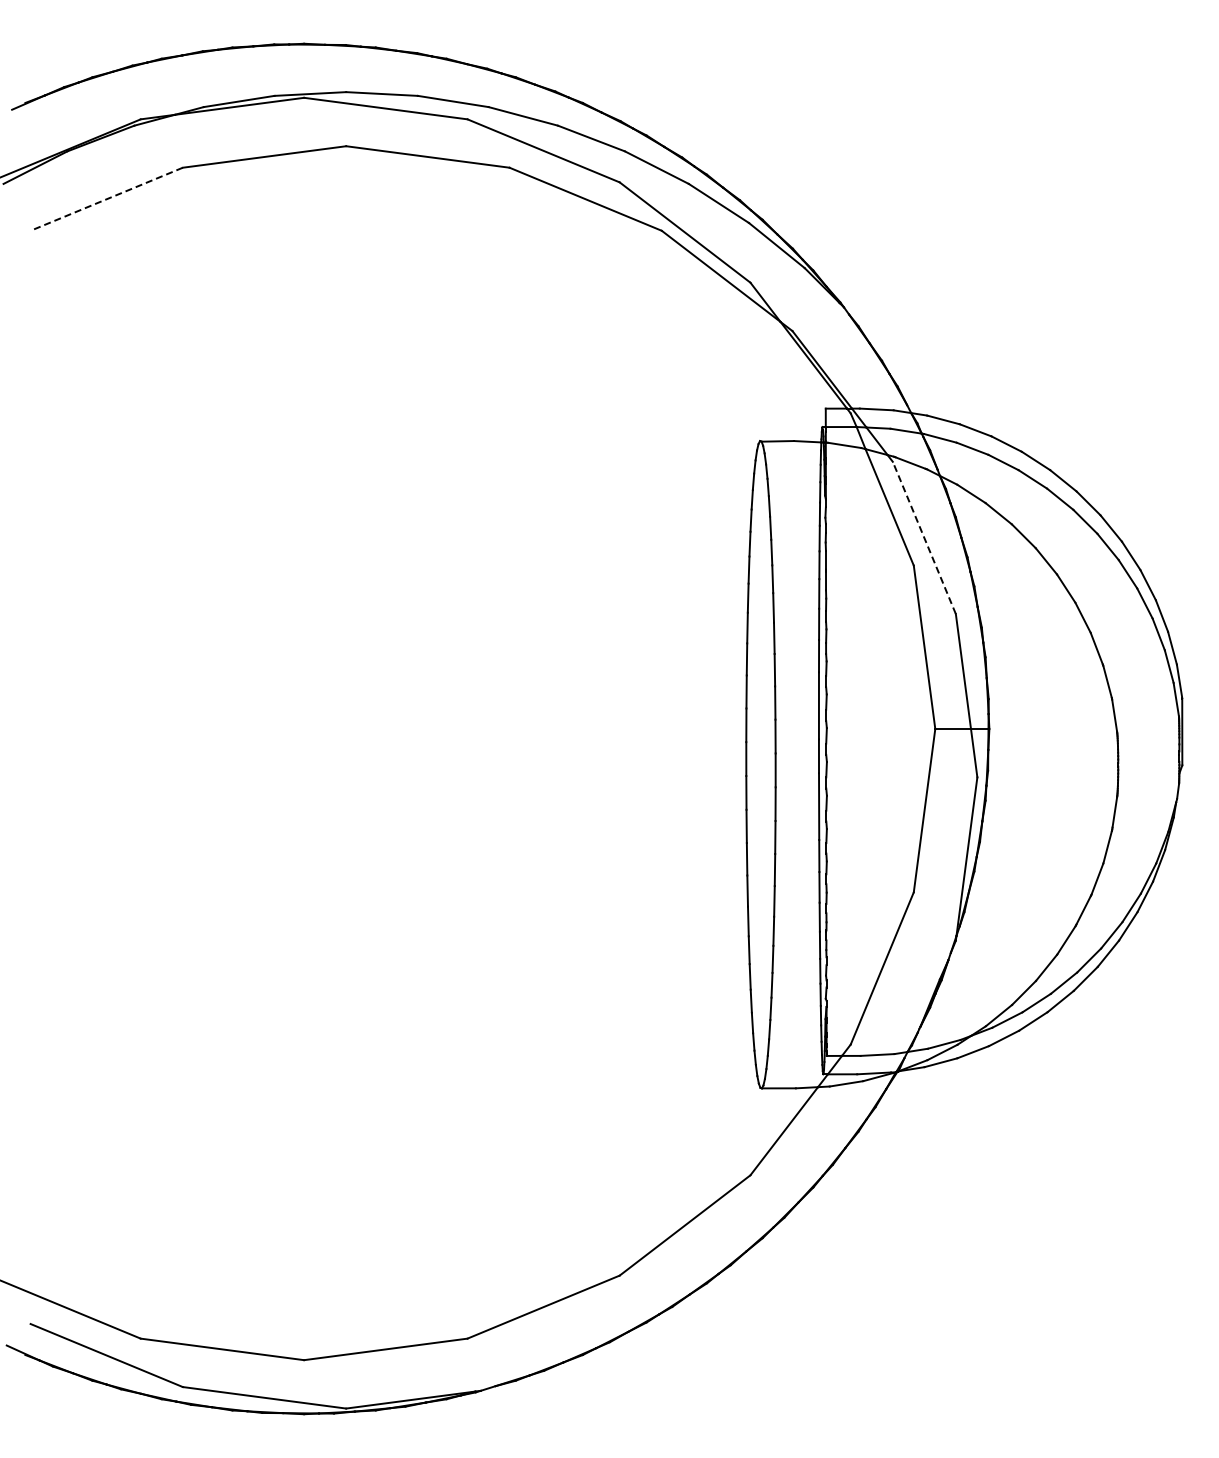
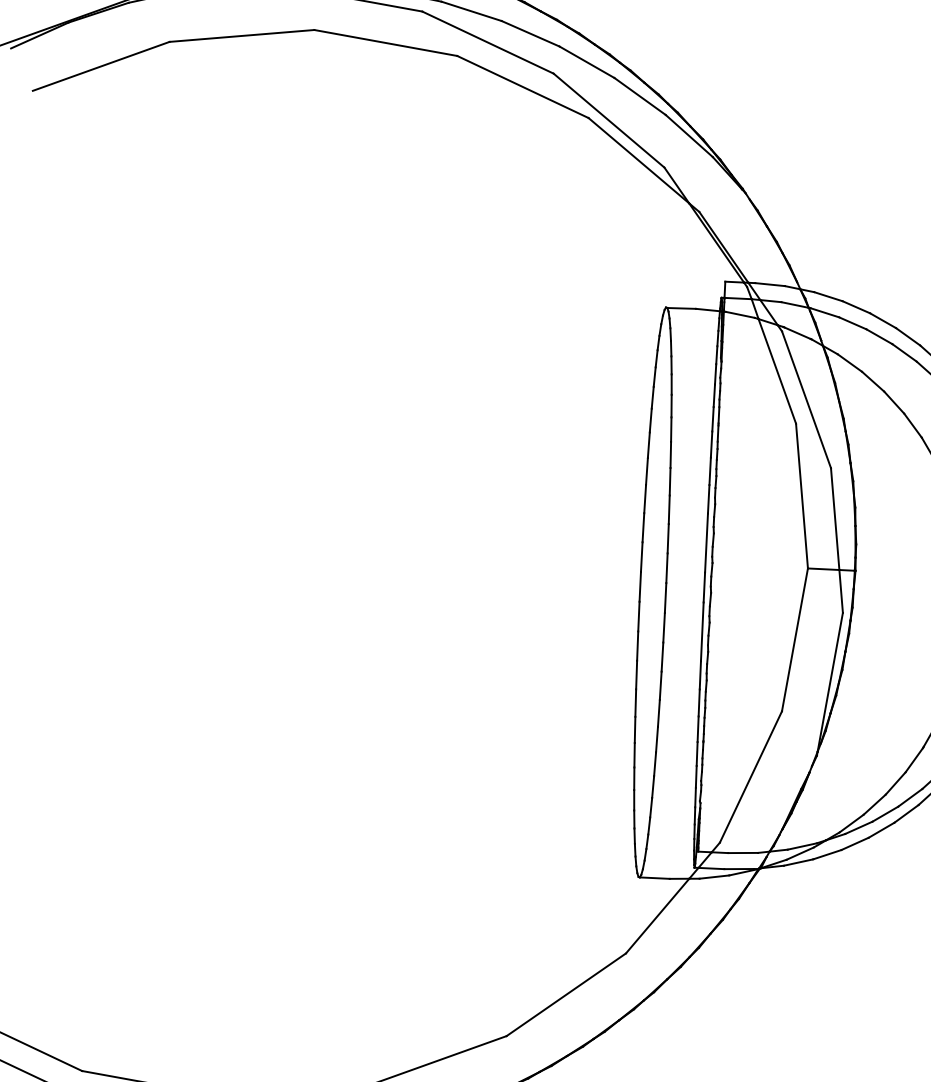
line: (106, 199) -> (101, 66), dashed -> solid
line: (924, 537) -> (806, 399), dashed -> solid

